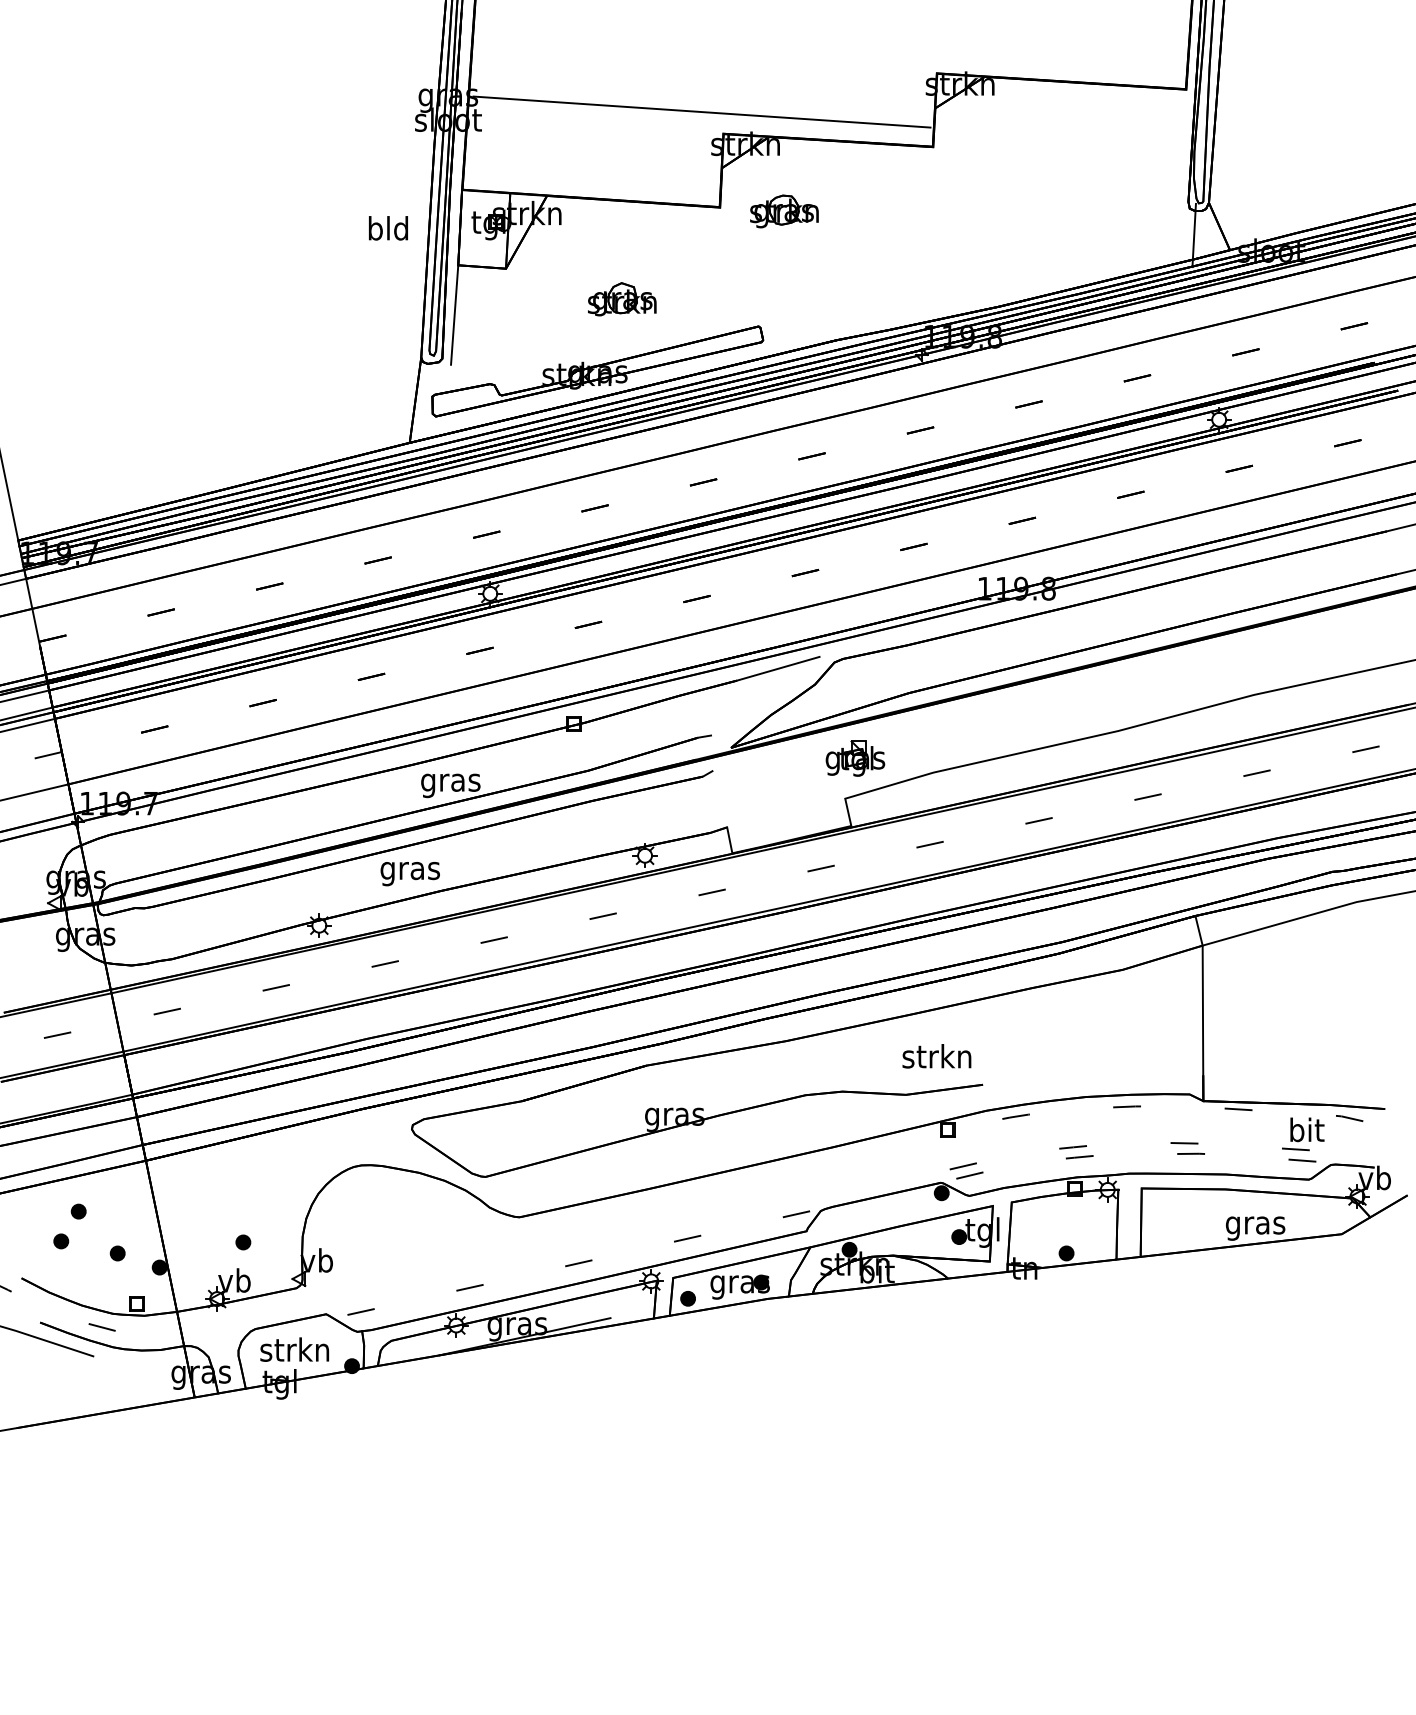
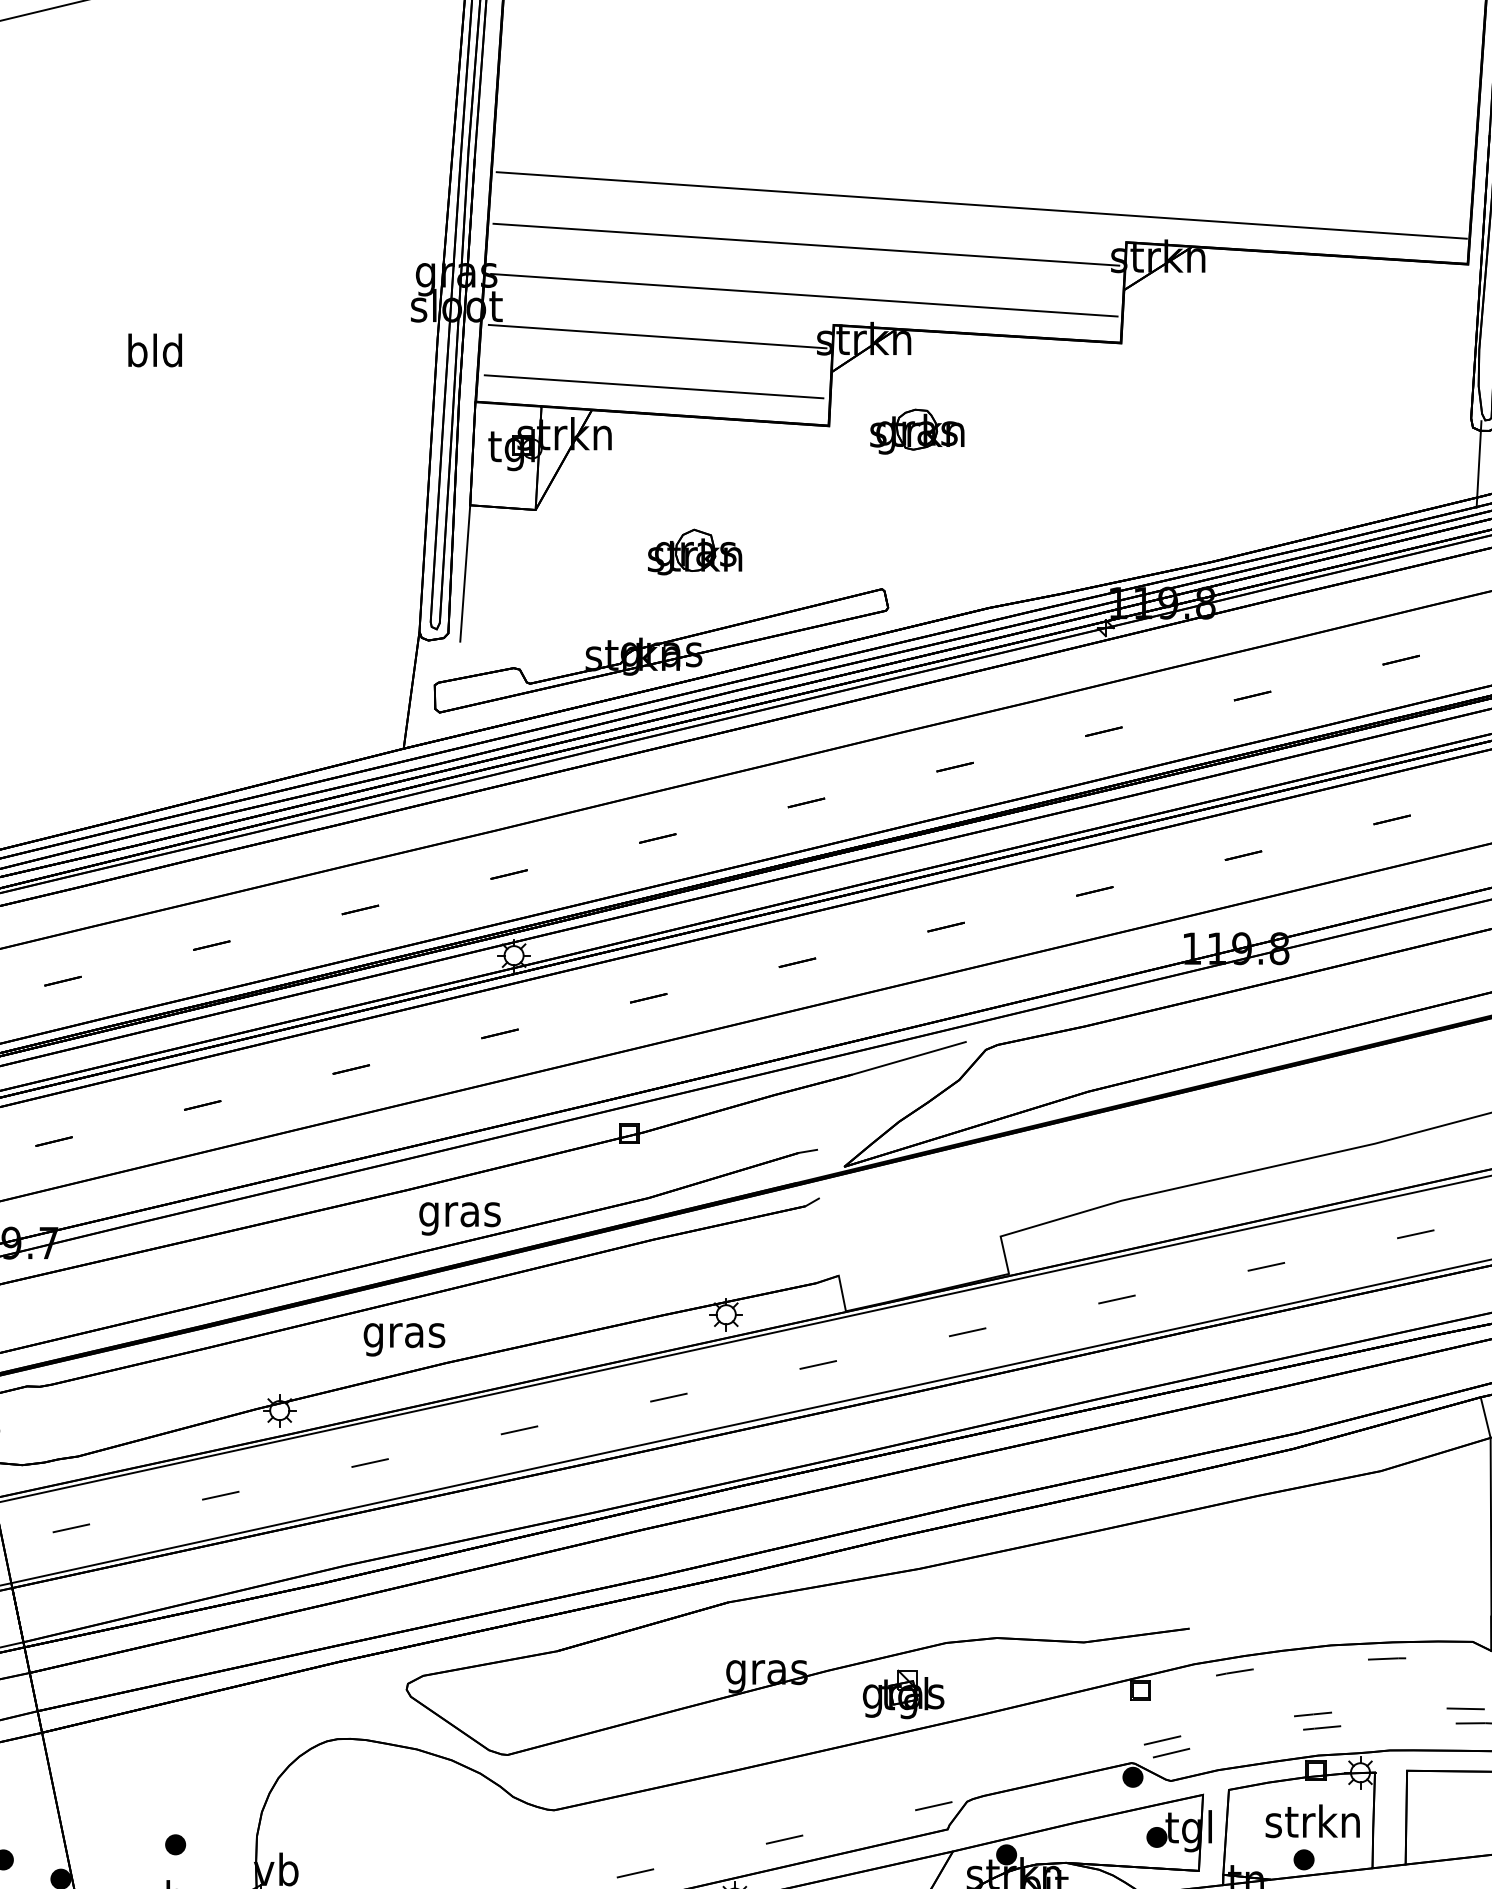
line: (831, 46) -> (981, 205), added
line: (703, 74) -> (806, 243), added
line: (594, 141) -> (656, 335), added
line: (591, 178) -> (652, 386), added
text: (388, 228) -> (155, 350), moved
part: (855, 758) -> (903, 1694), moved
text: (936, 1056) -> (1312, 1821), moved

